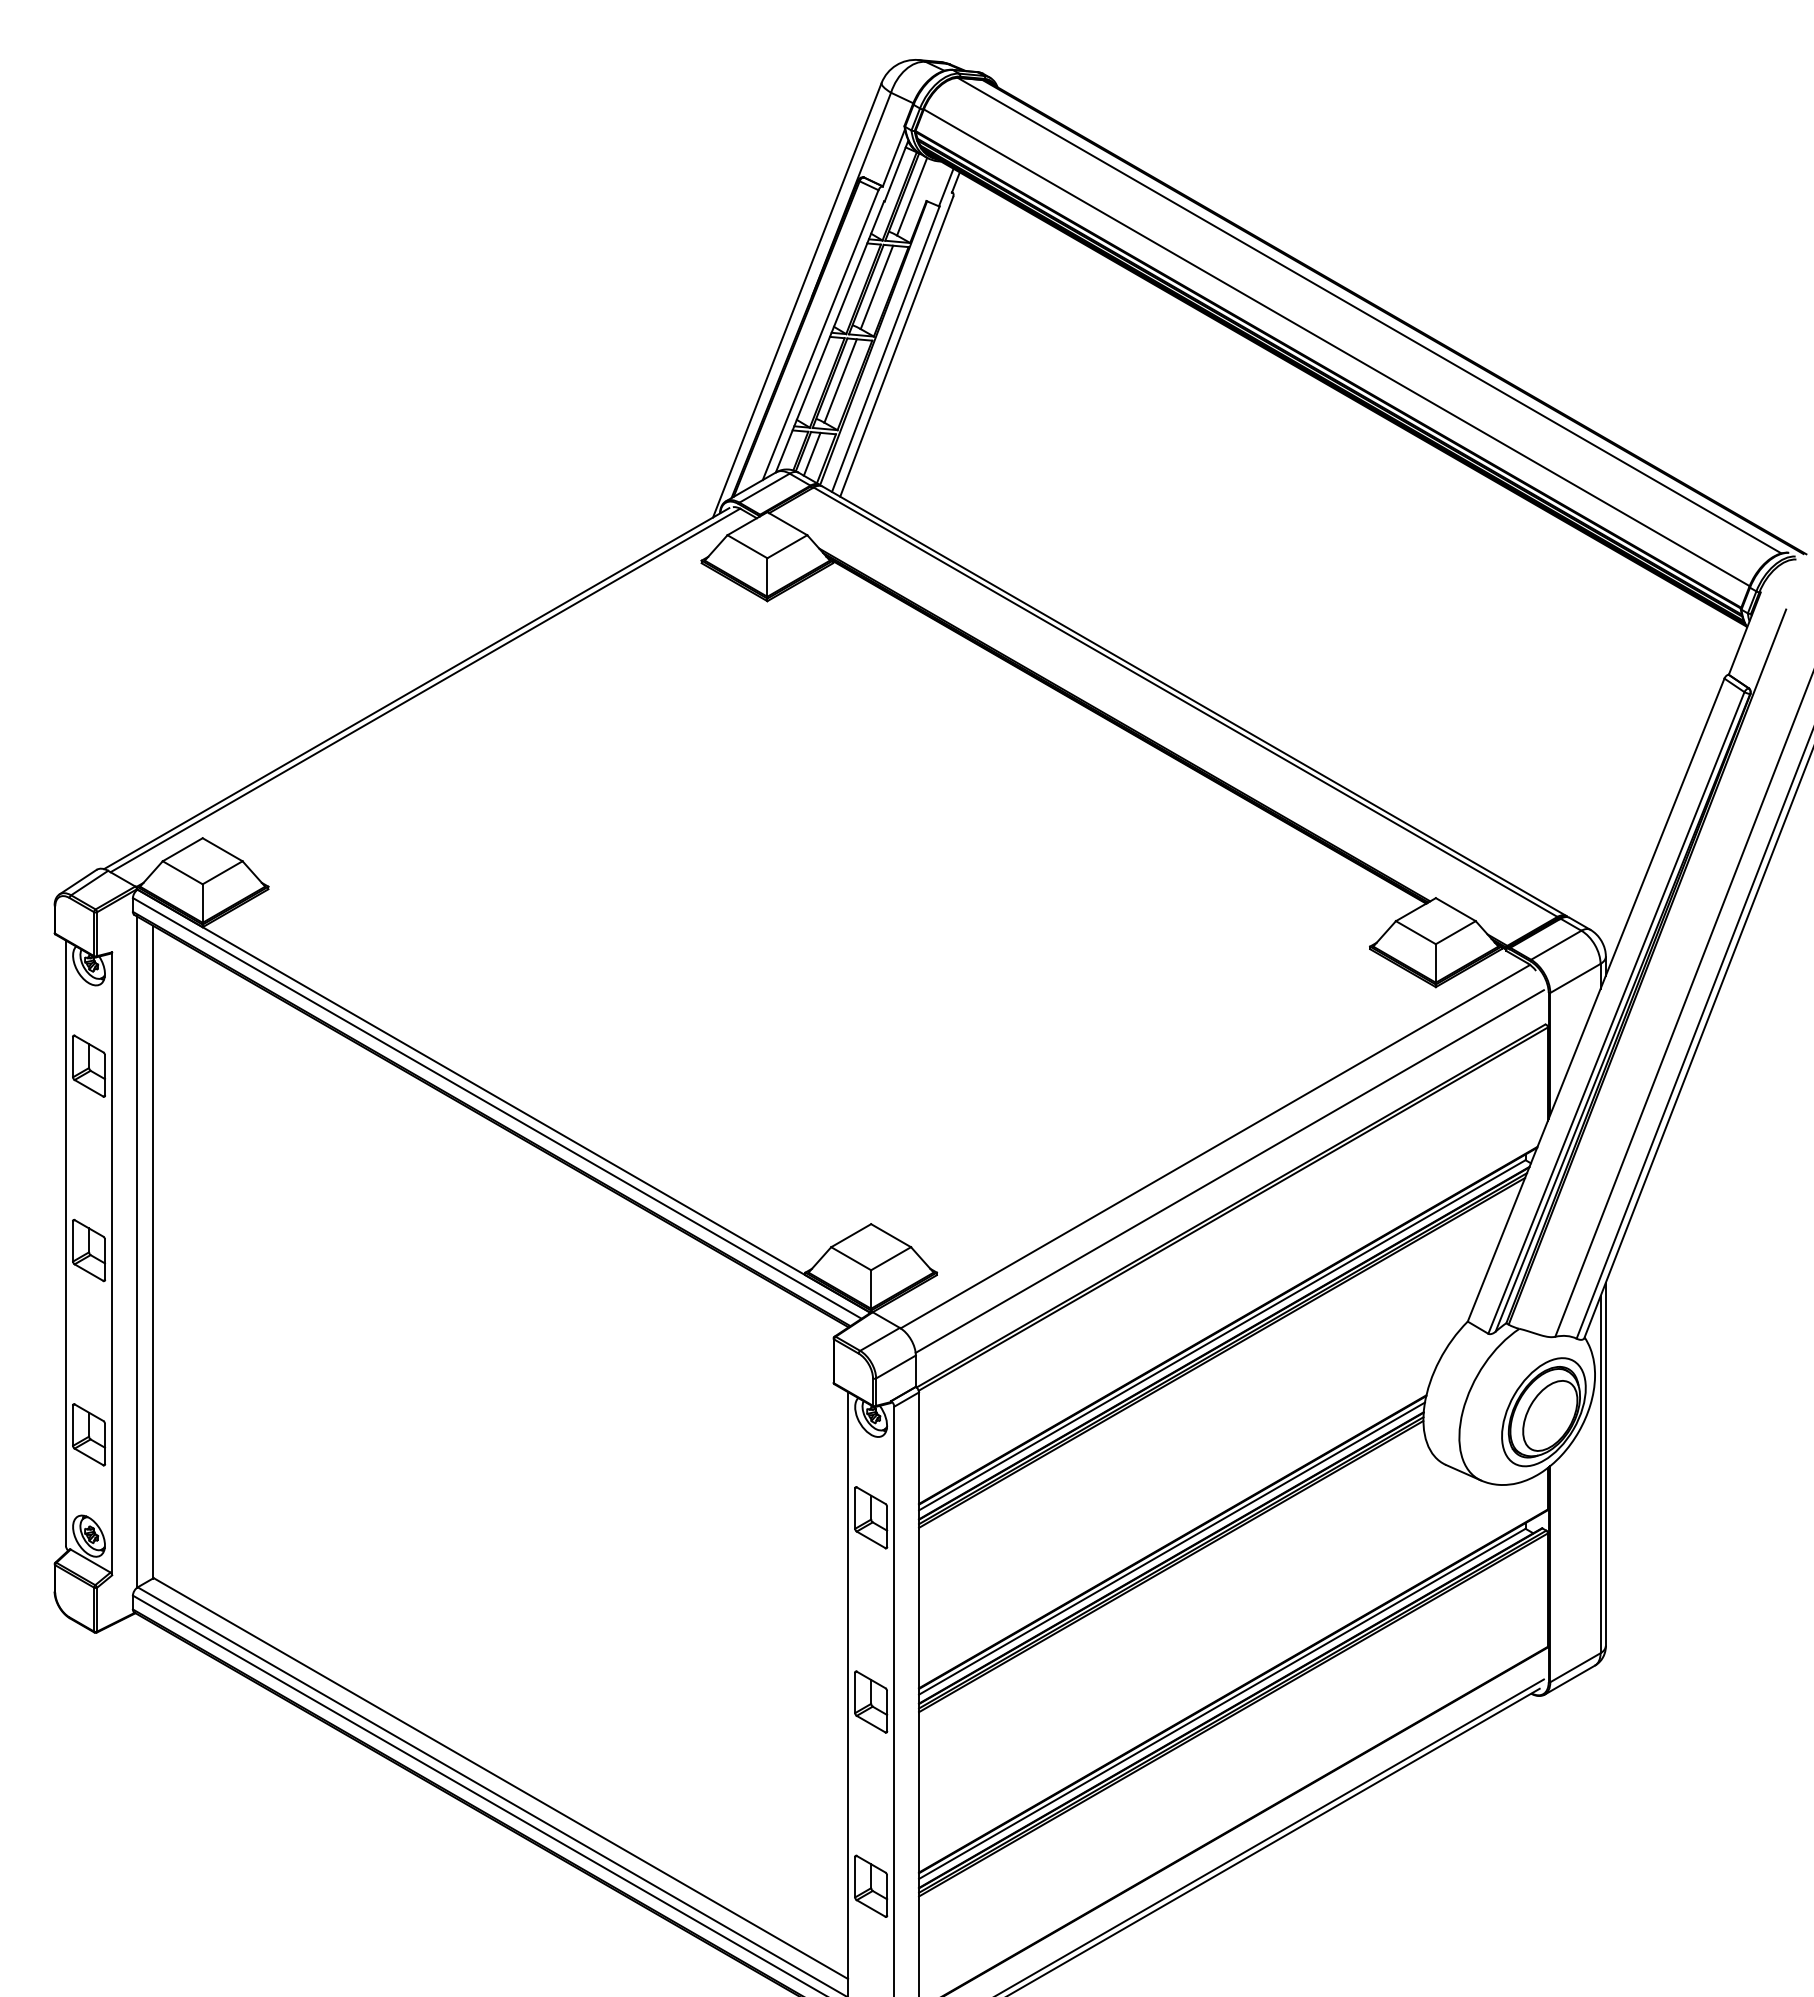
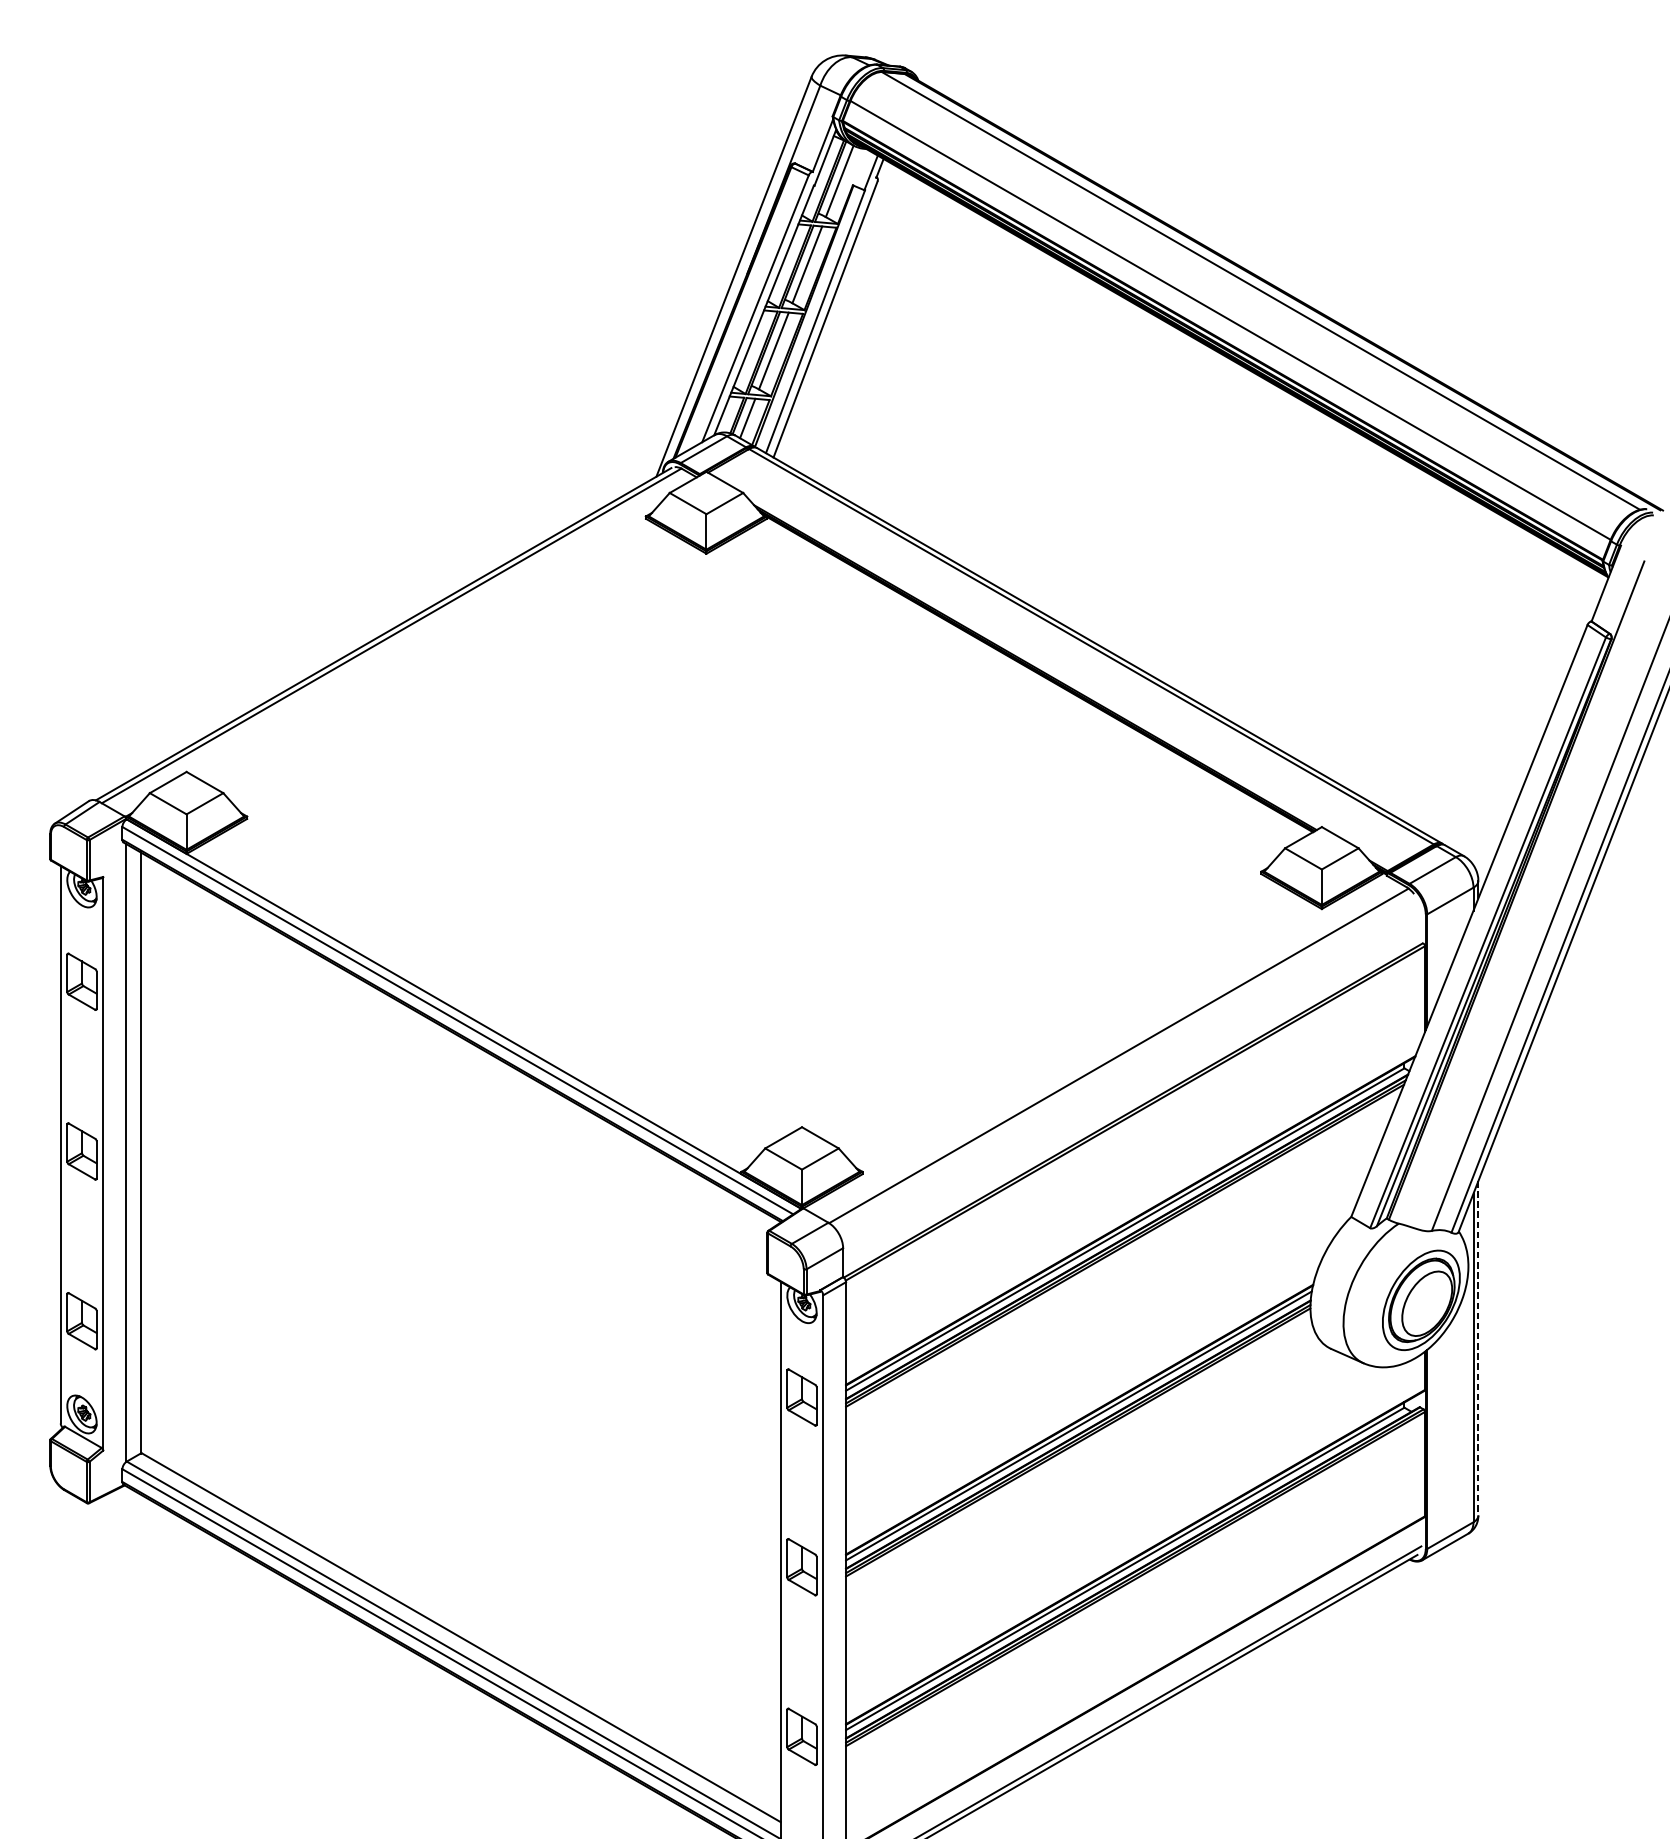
line: (1229, 1171) -> (1131, 1078), removed
line: (1605, 1464) -> (1478, 1348), solid -> dashed

